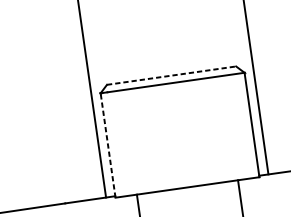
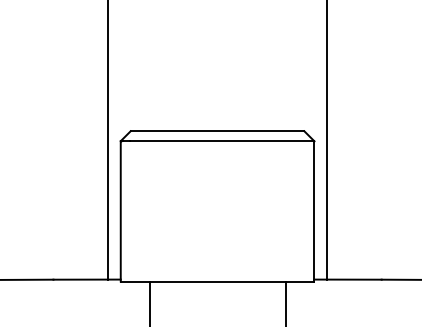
line: (171, 75) -> (217, 131), dashed -> solid
line: (107, 144) -> (120, 210), dashed -> solid

